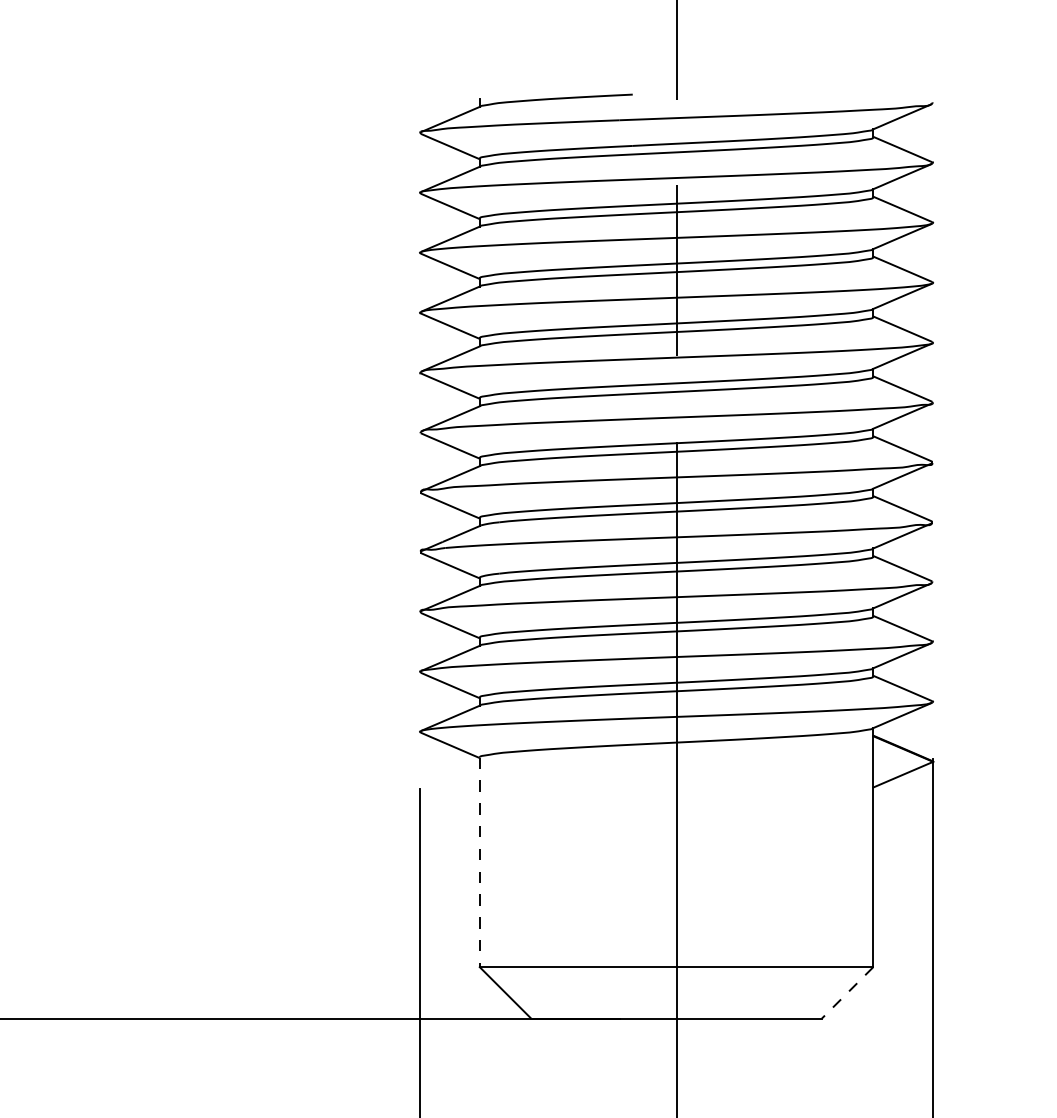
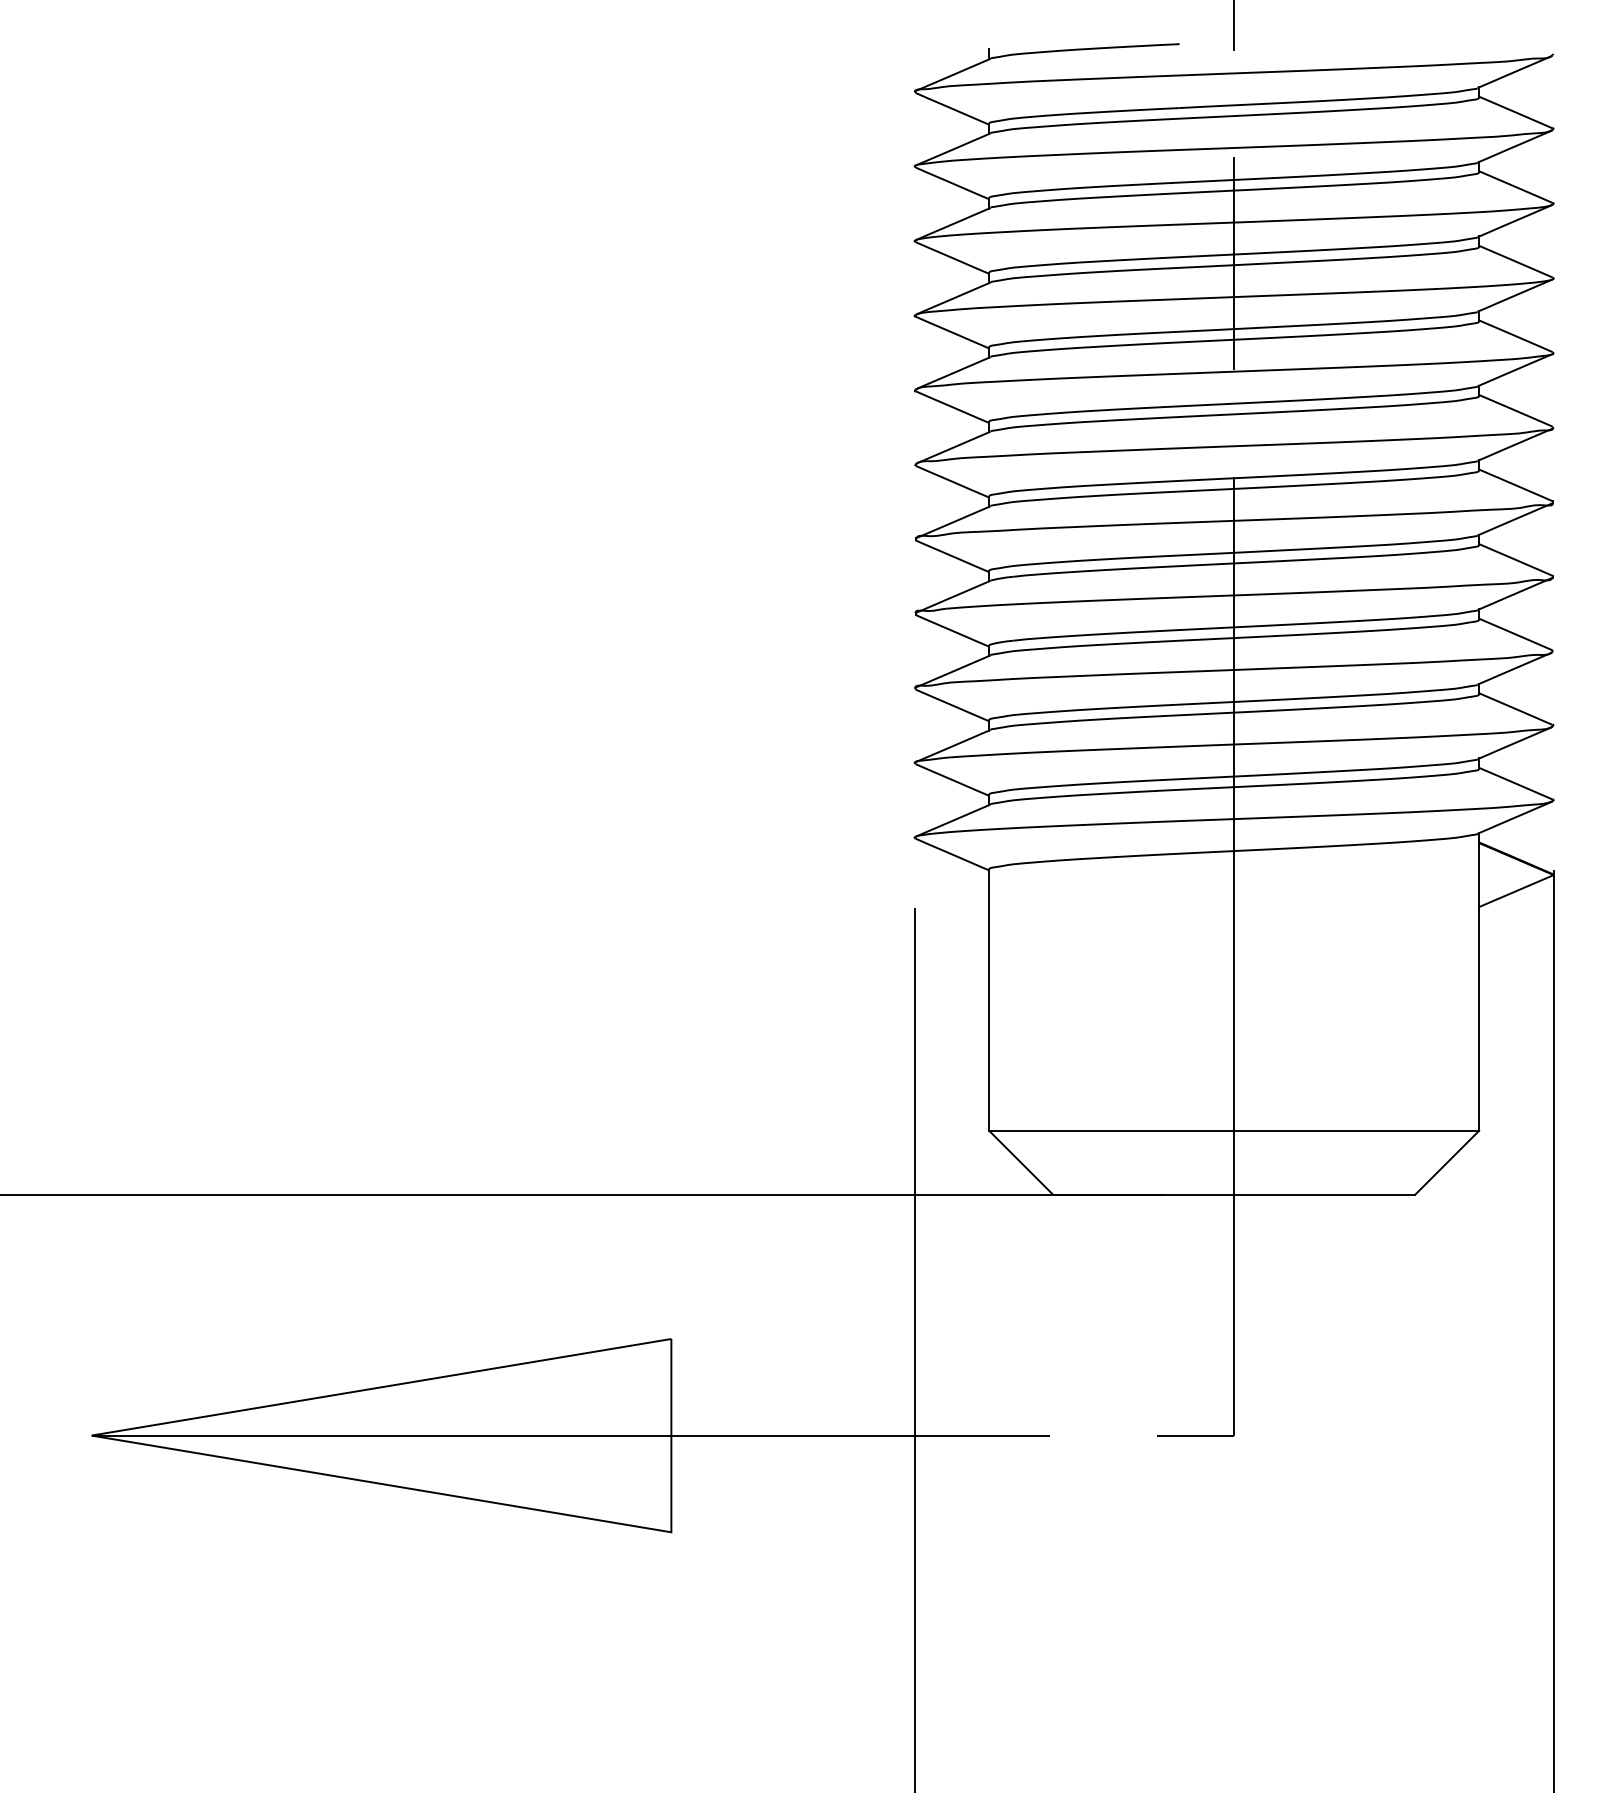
line: (480, 862) -> (989, 1000), dashed -> solid
line: (847, 993) -> (1446, 1163), dashed -> solid

